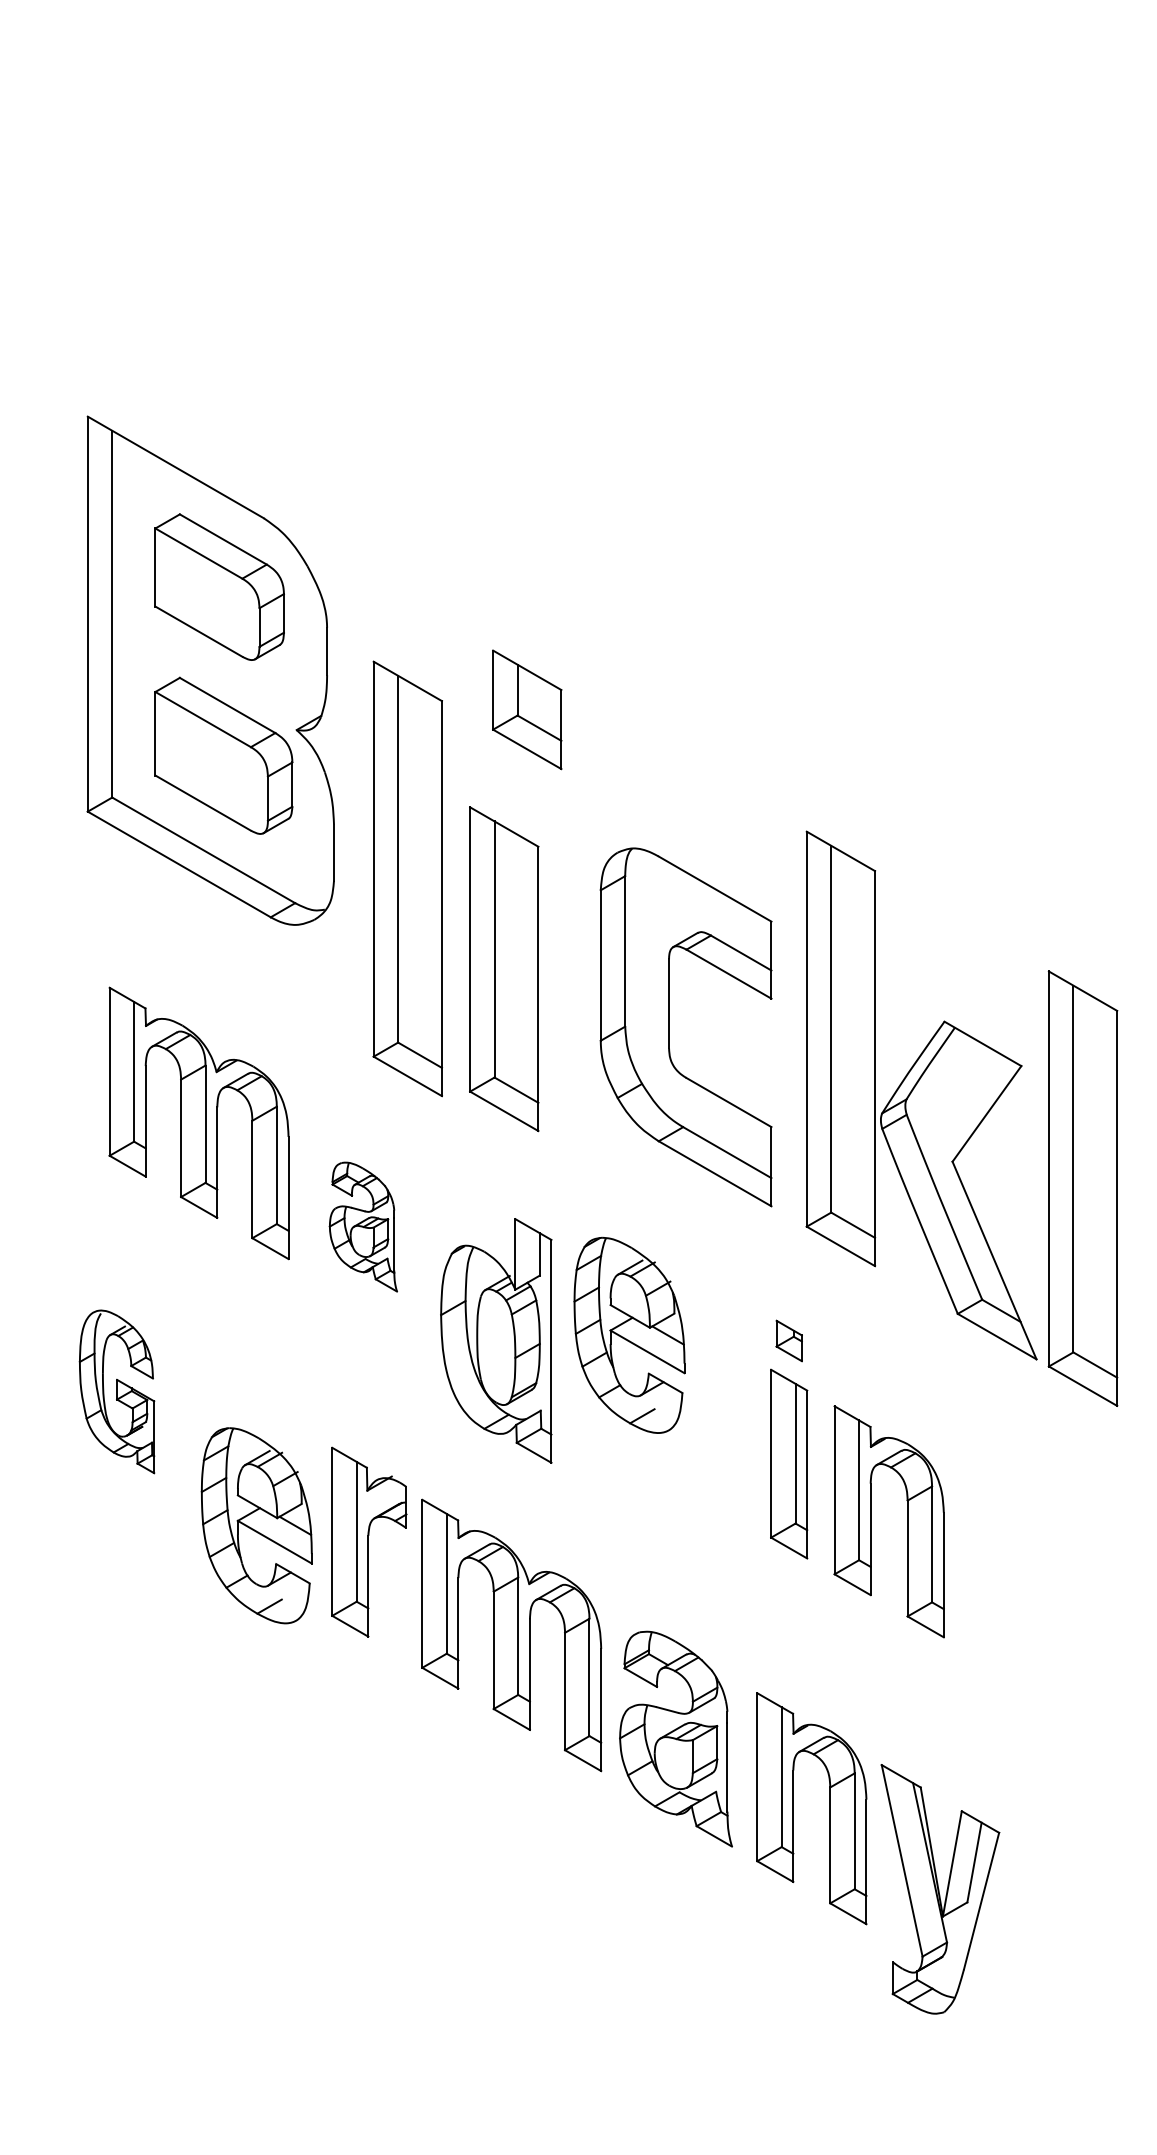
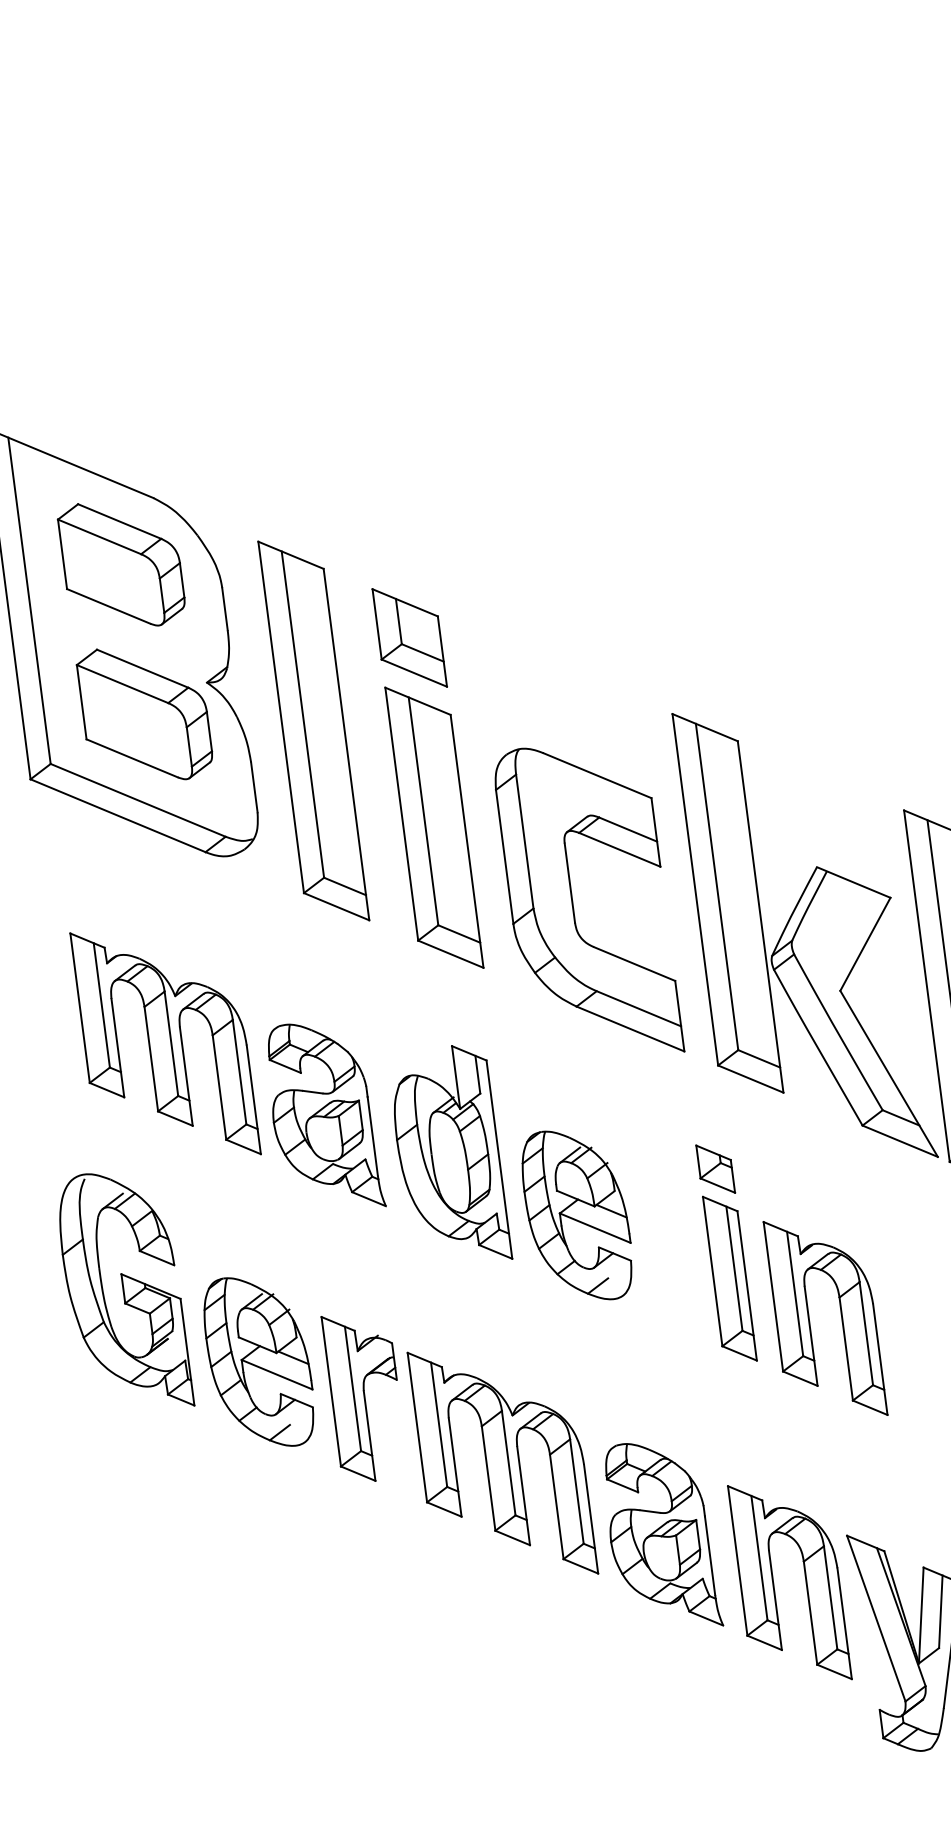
part: (407, 878) -> (313, 730), moved
part: (504, 969) -> (434, 828), moved
part: (363, 1226) -> (323, 1116), size x1.67
part: (629, 1334) -> (577, 1214), moved
part: (496, 1340) -> (449, 1156), moved
part: (789, 1340) -> (715, 1168), size x1.43
part: (116, 1391) -> (123, 1291), size x1.67
part: (256, 1525) -> (258, 1361), moved

